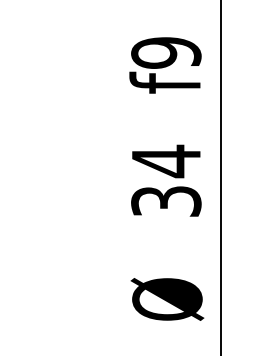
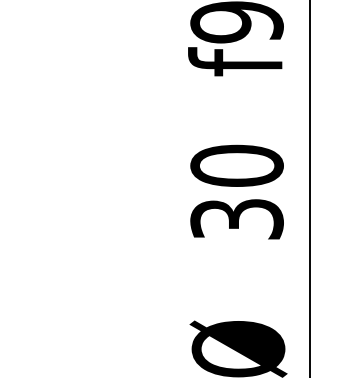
text: (166, 161) -> (237, 166), 34 -> 30

